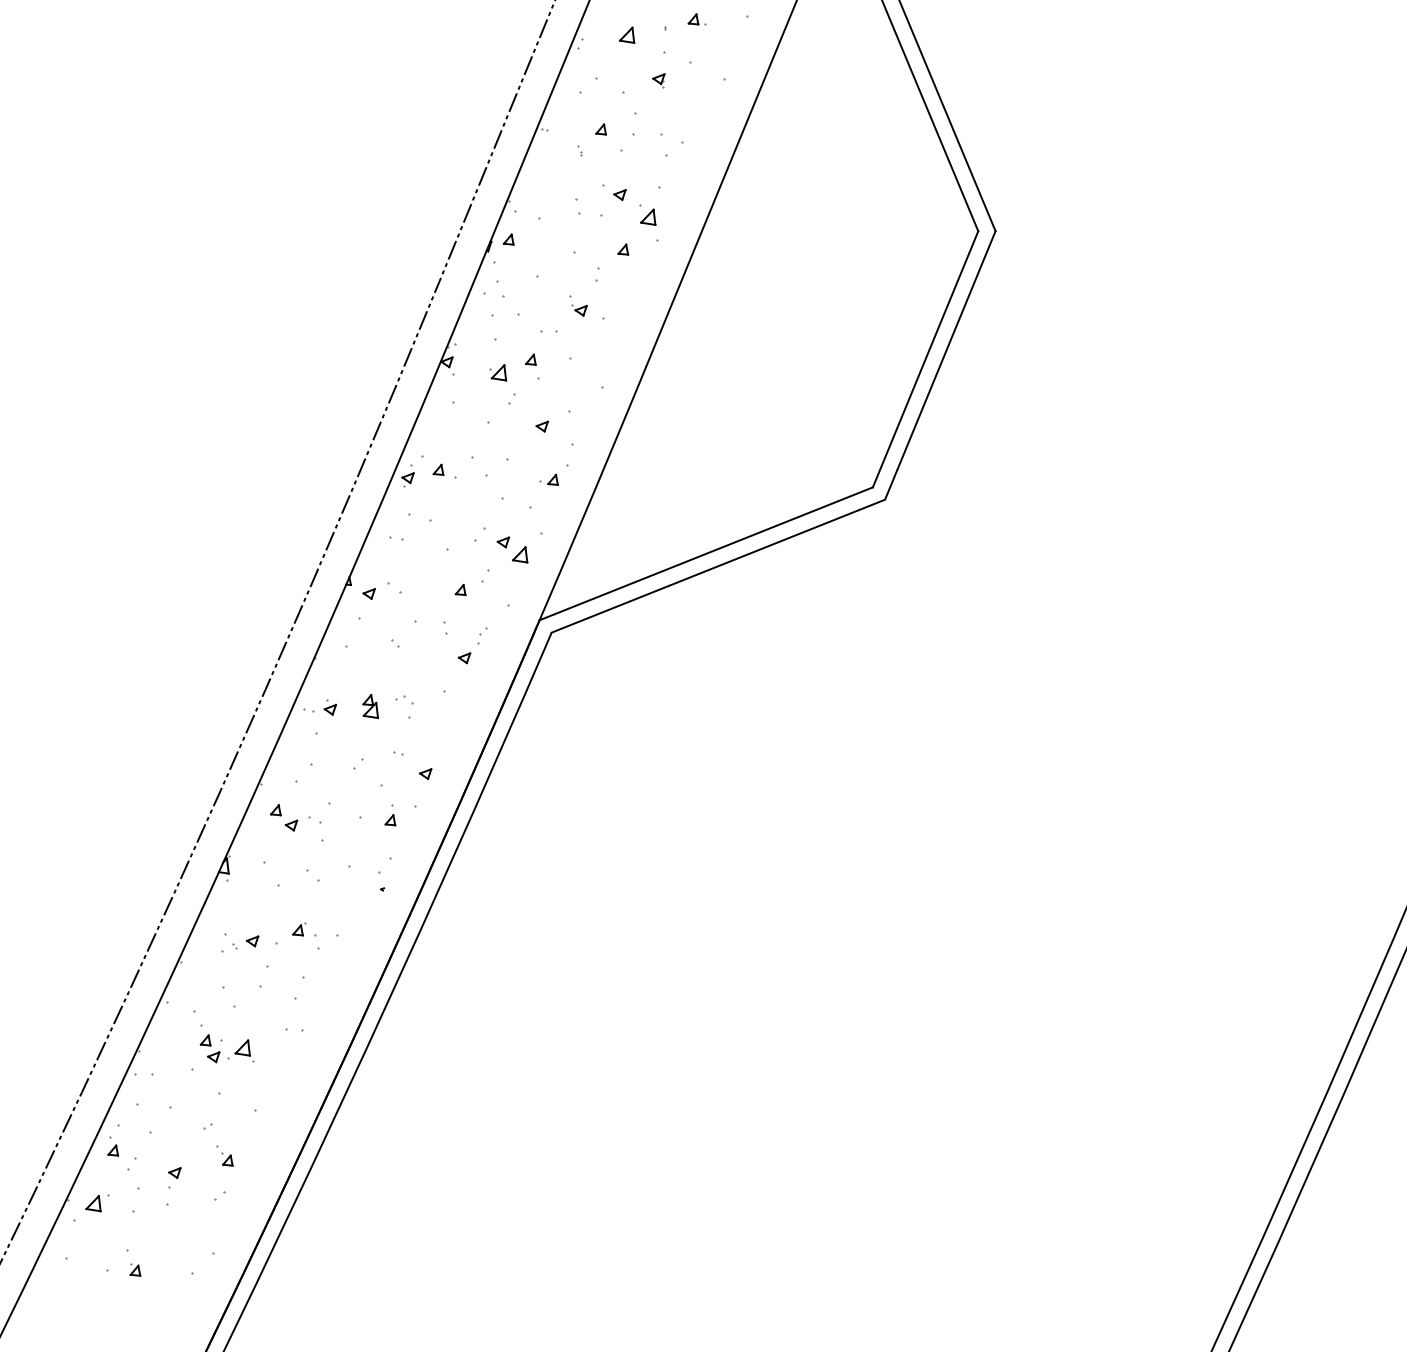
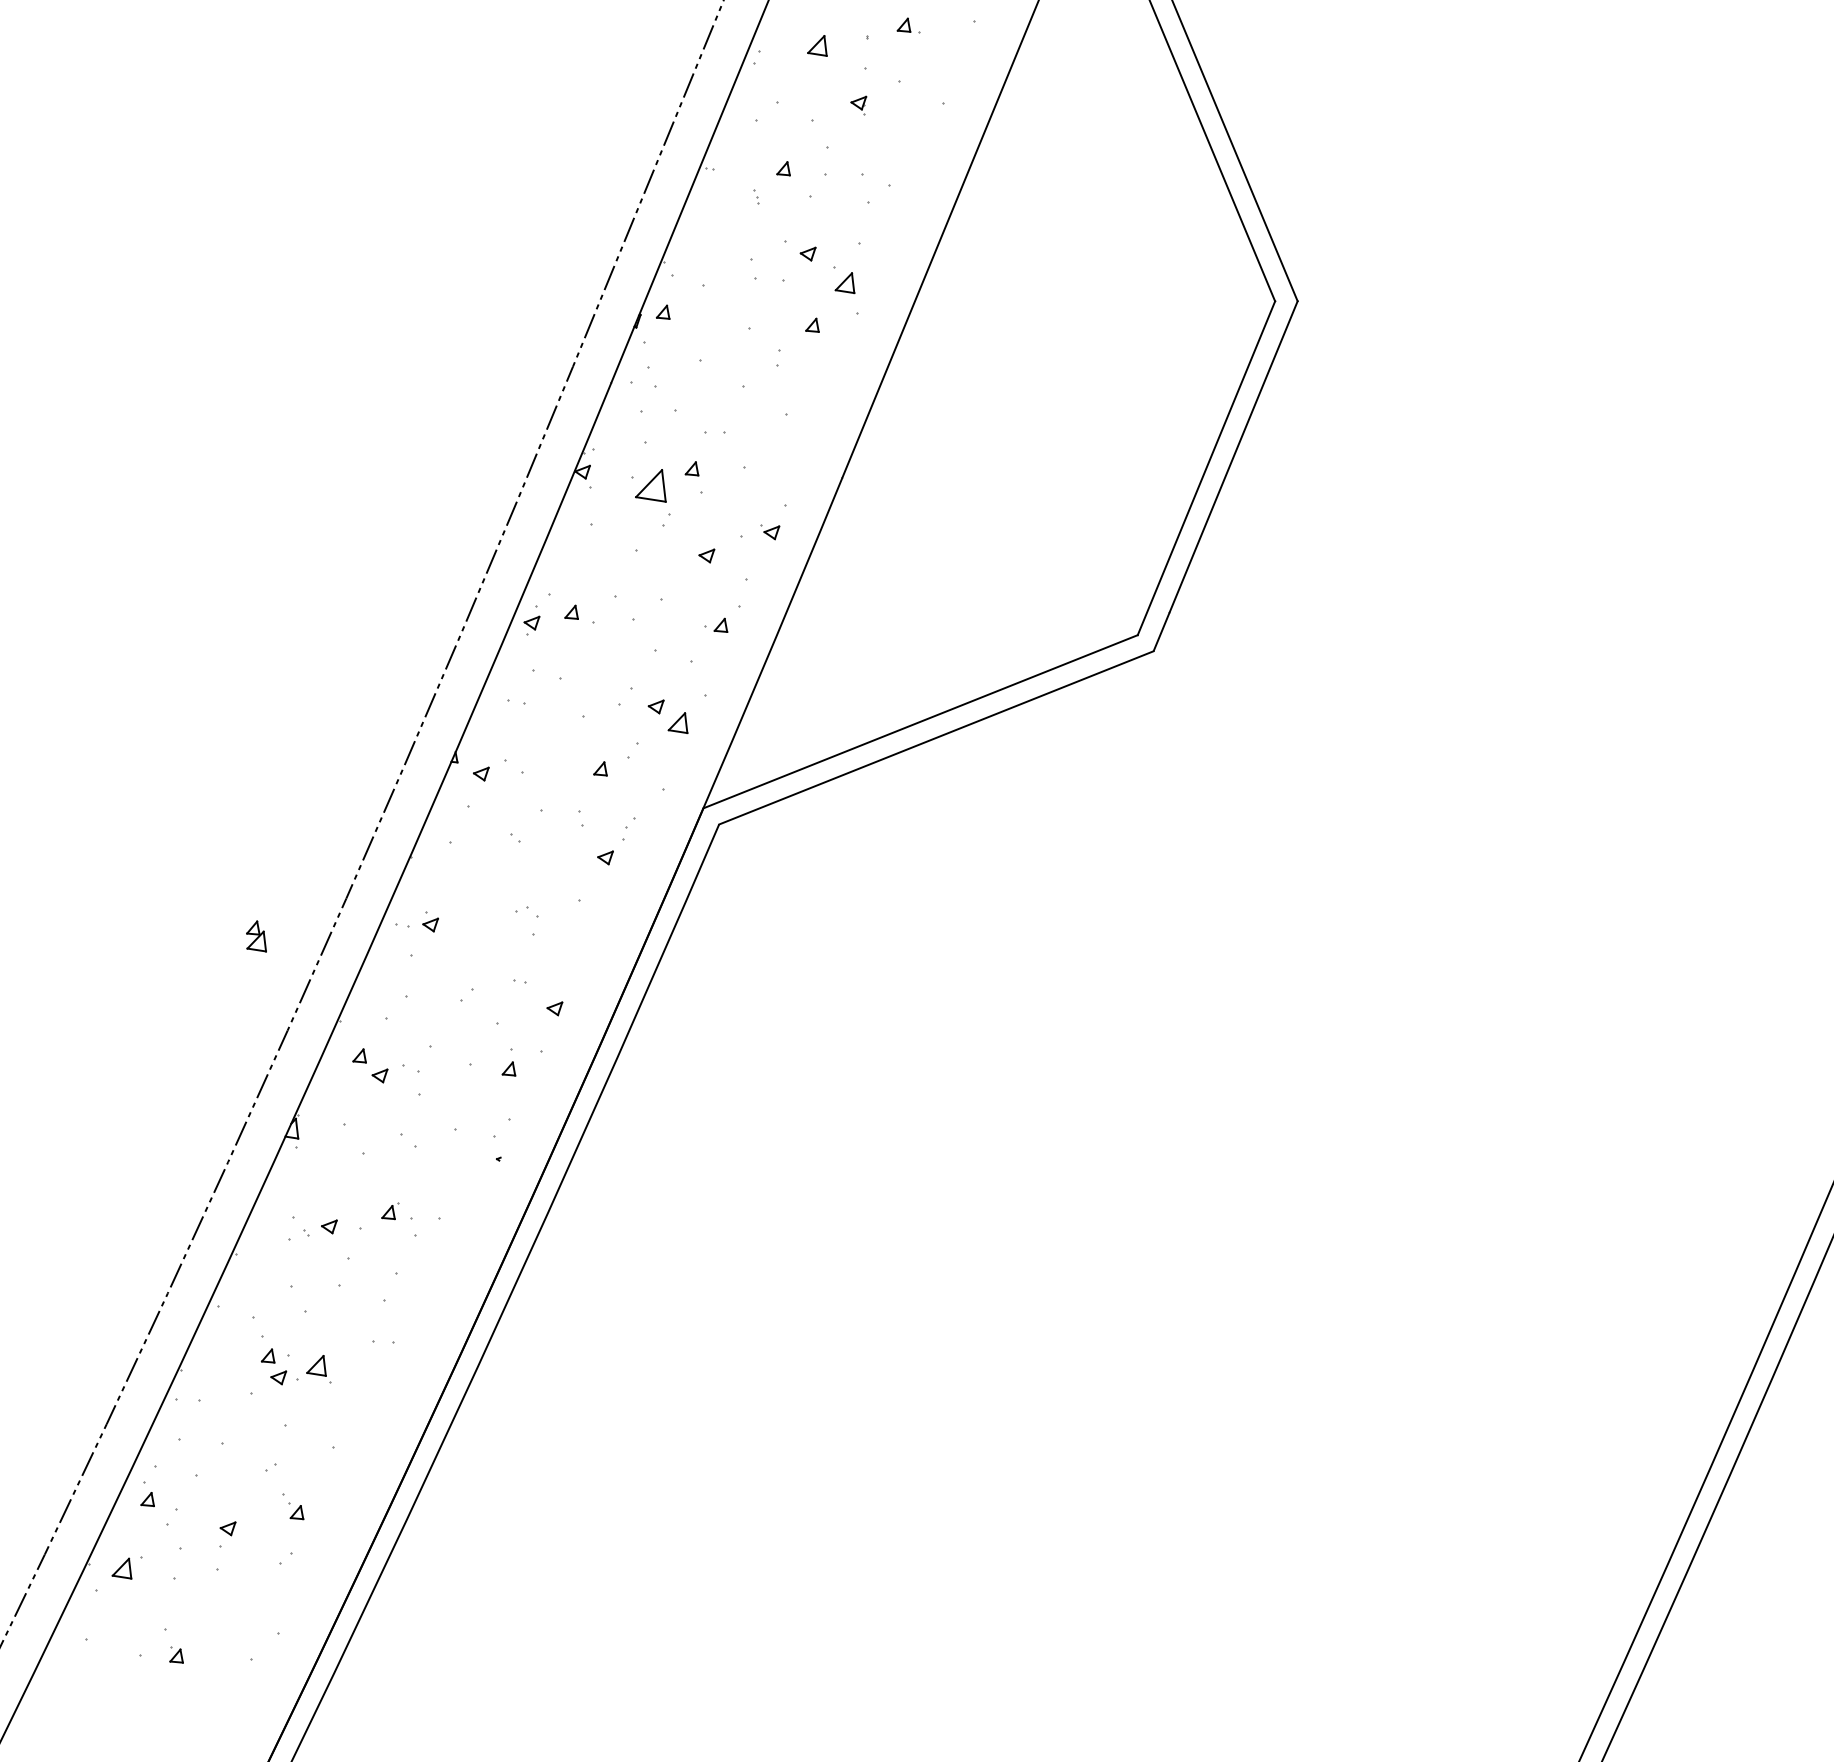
part: (579, 310) -> (769, 532), moved
part: (498, 372) -> (649, 485), size x1.6
part: (370, 706) -> (256, 936), moved

